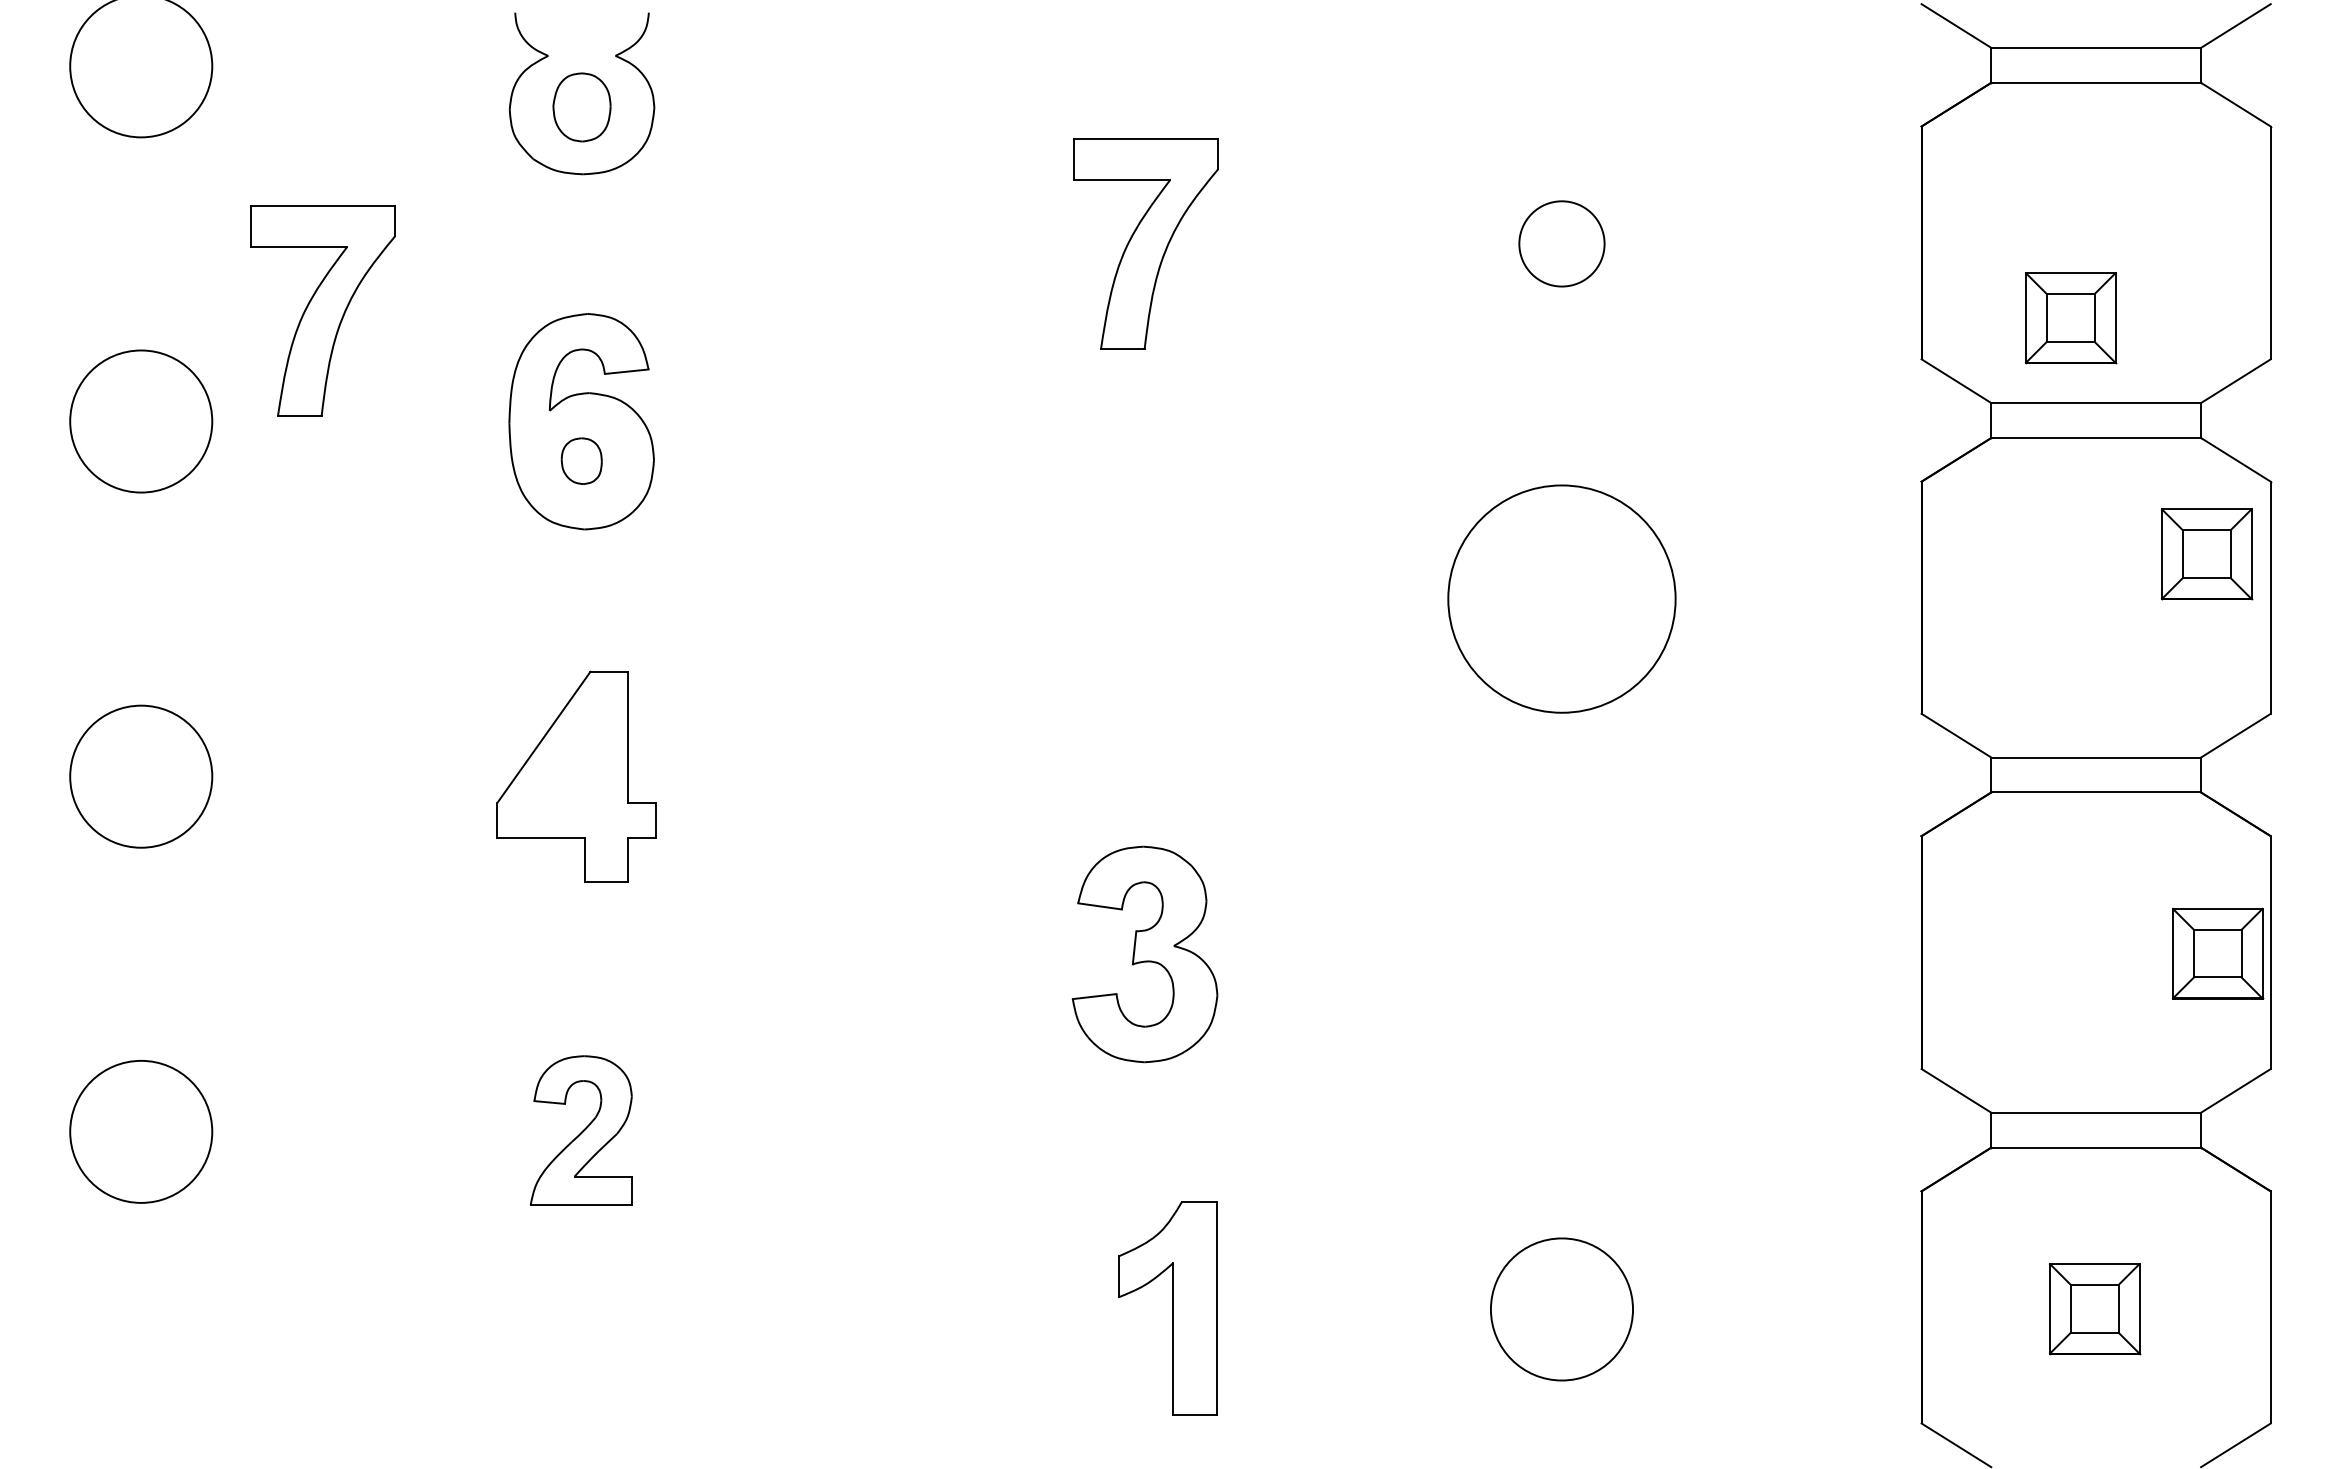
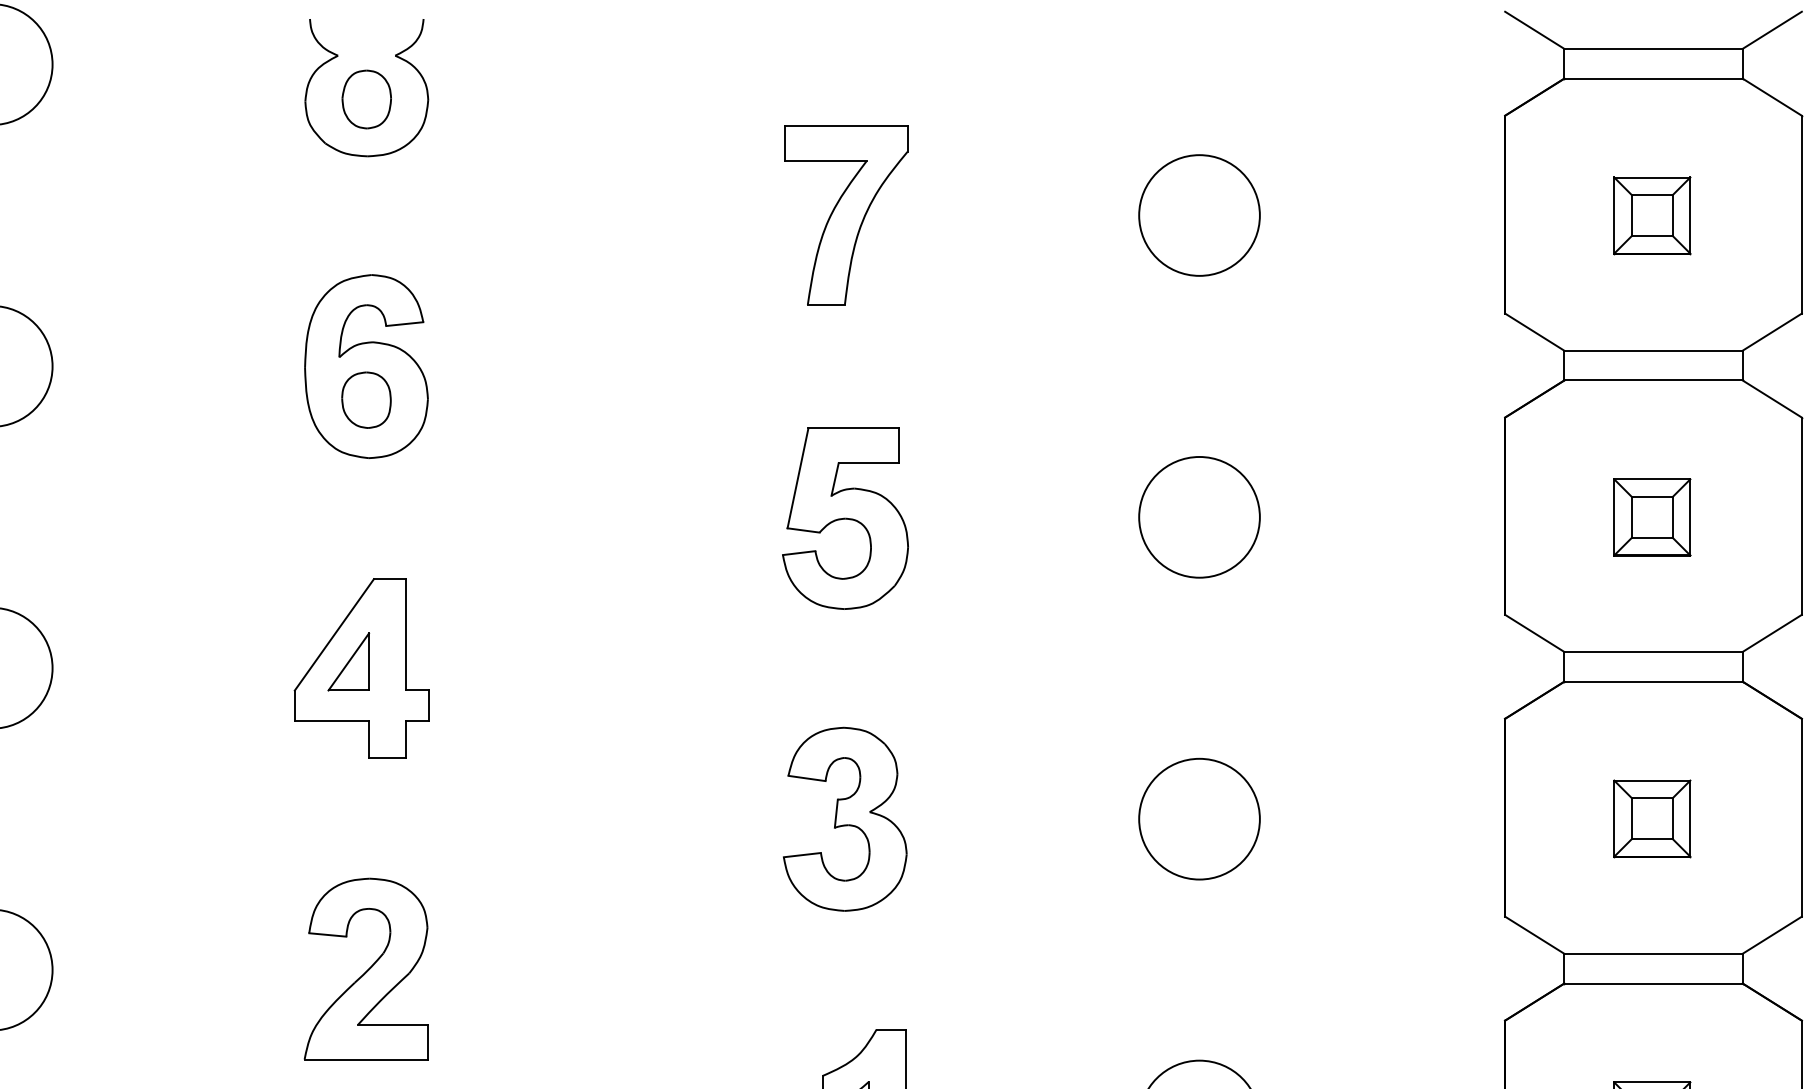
circle: (1561, 243) -> (1199, 215), size x1.67
part: (322, 310) -> (146, 272), removed
part: (2071, 318) -> (1652, 216), moved
part: (581, 460) -> (366, 399), size x1.43
part: (2207, 554) -> (1652, 517), moved
circle: (1561, 599) -> (1199, 517), size x0.62
part: (1144, 600) -> (844, 518), added
part: (560, 768) -> (348, 661), added
part: (2218, 953) -> (1652, 818), moved
circle: (1561, 954) -> (1199, 819), added
part: (581, 1130) -> (366, 968), size x1.43

